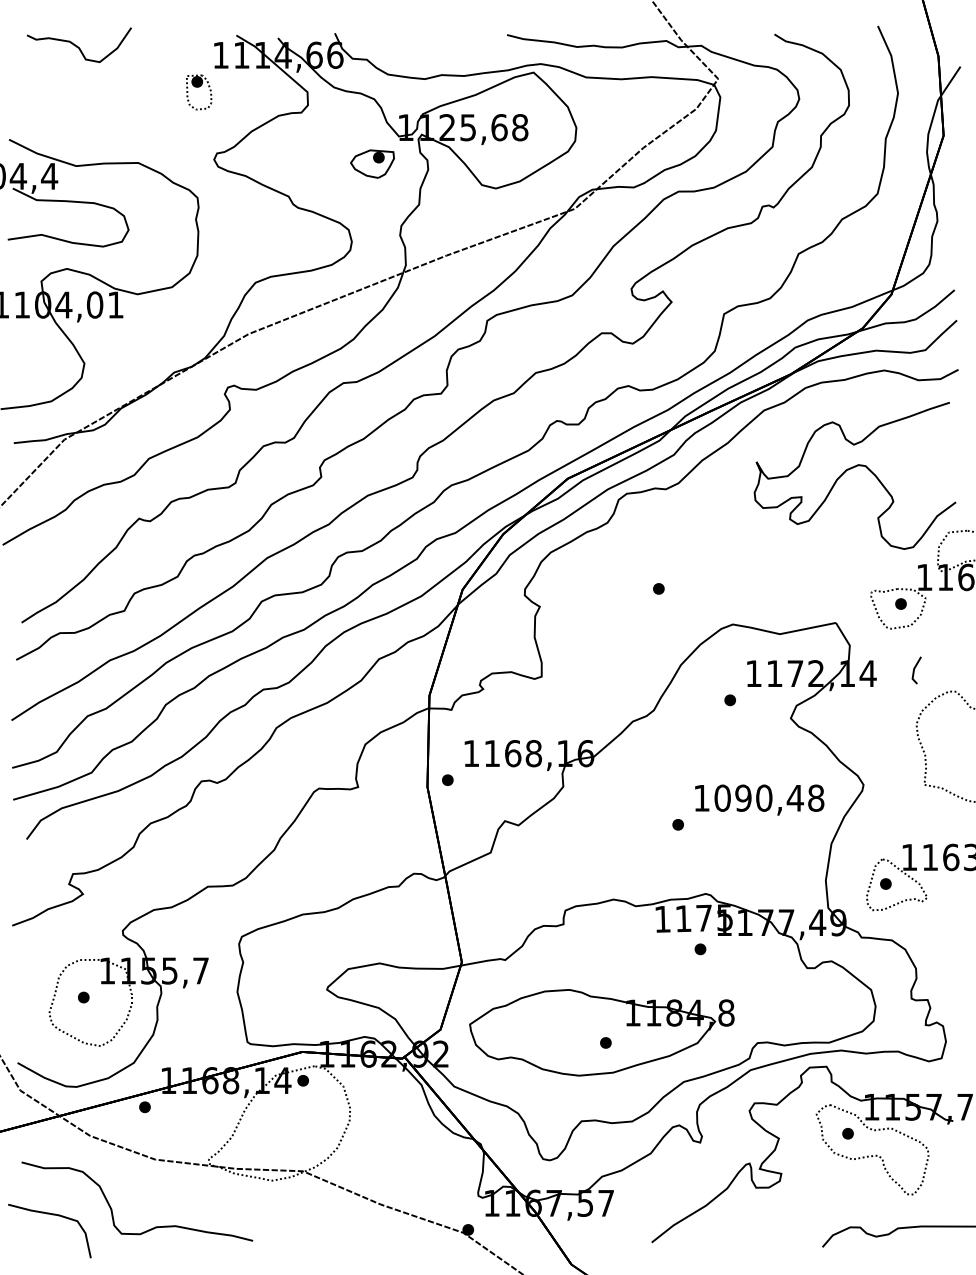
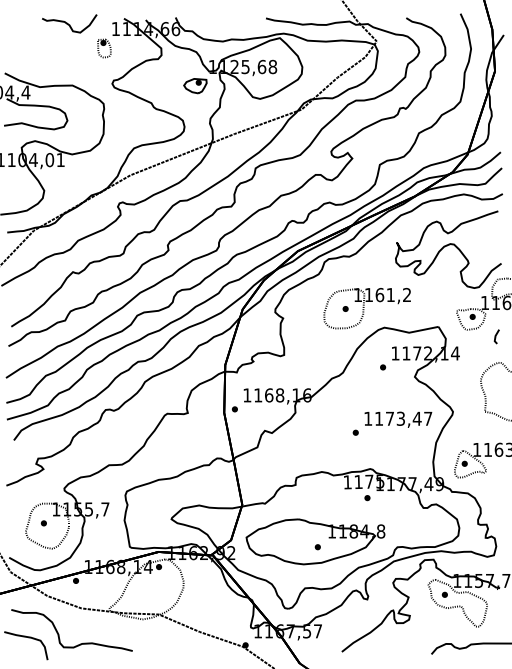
curve: (77, 44) -> (68, 23), moved
part: (698, 587) -> (366, 308), added
line: (915, 669) -> (496, 336), moved
text: (769, 797) -> (403, 418), 1090,48 -> 1173,47

